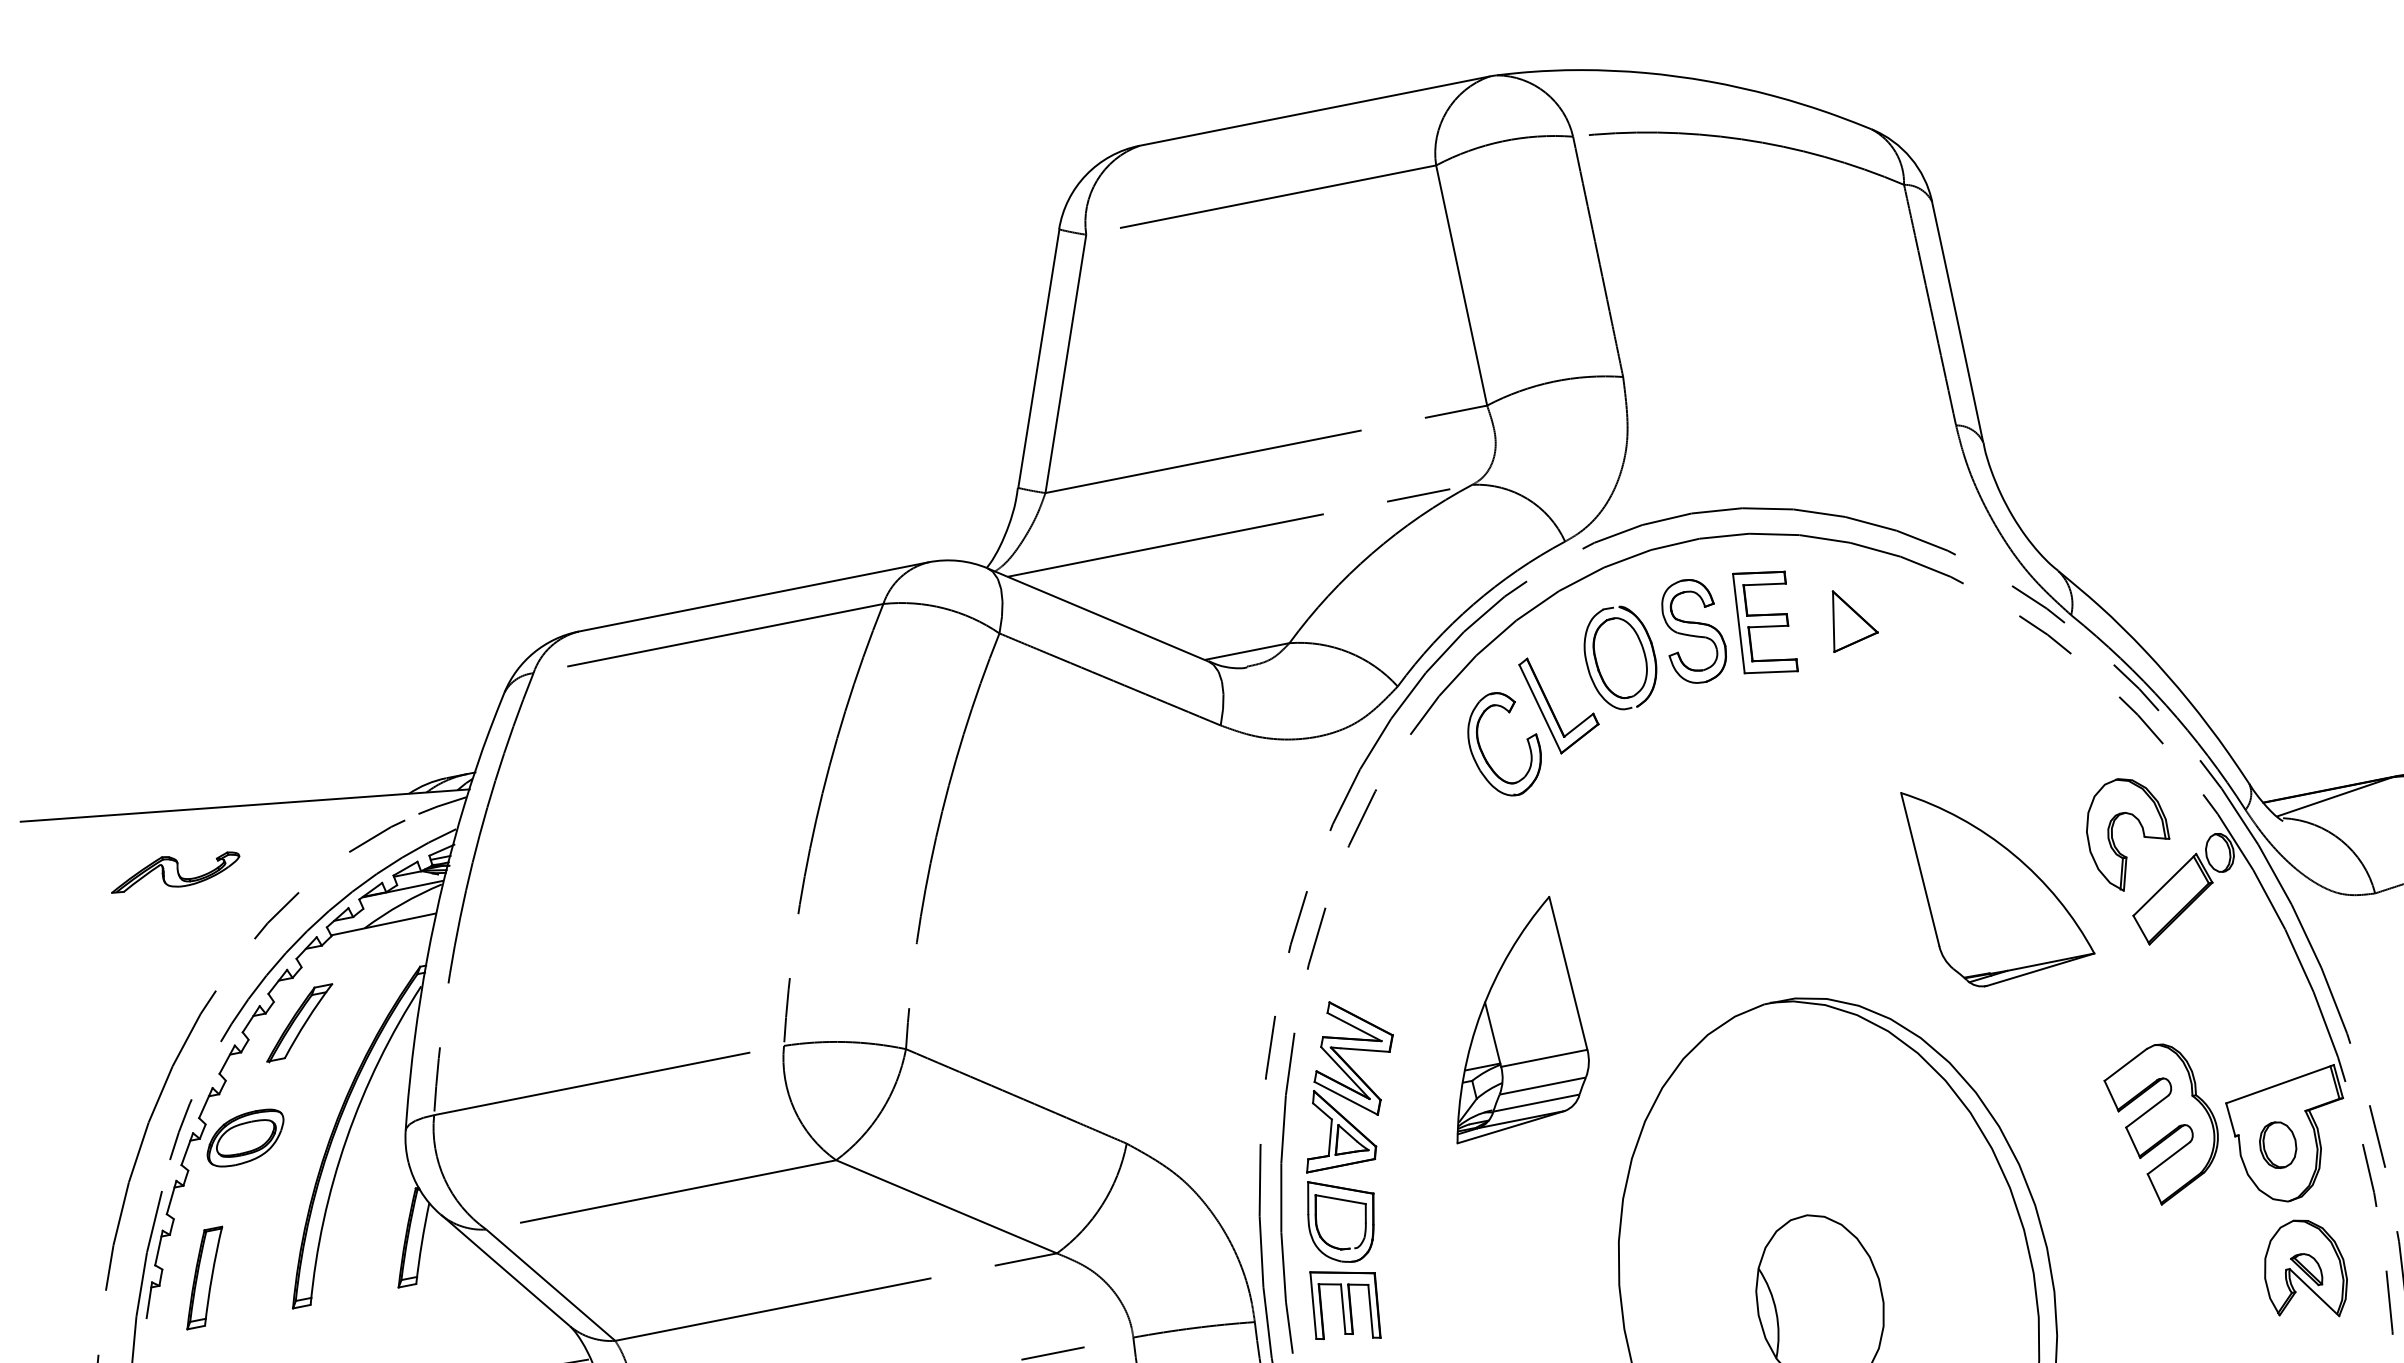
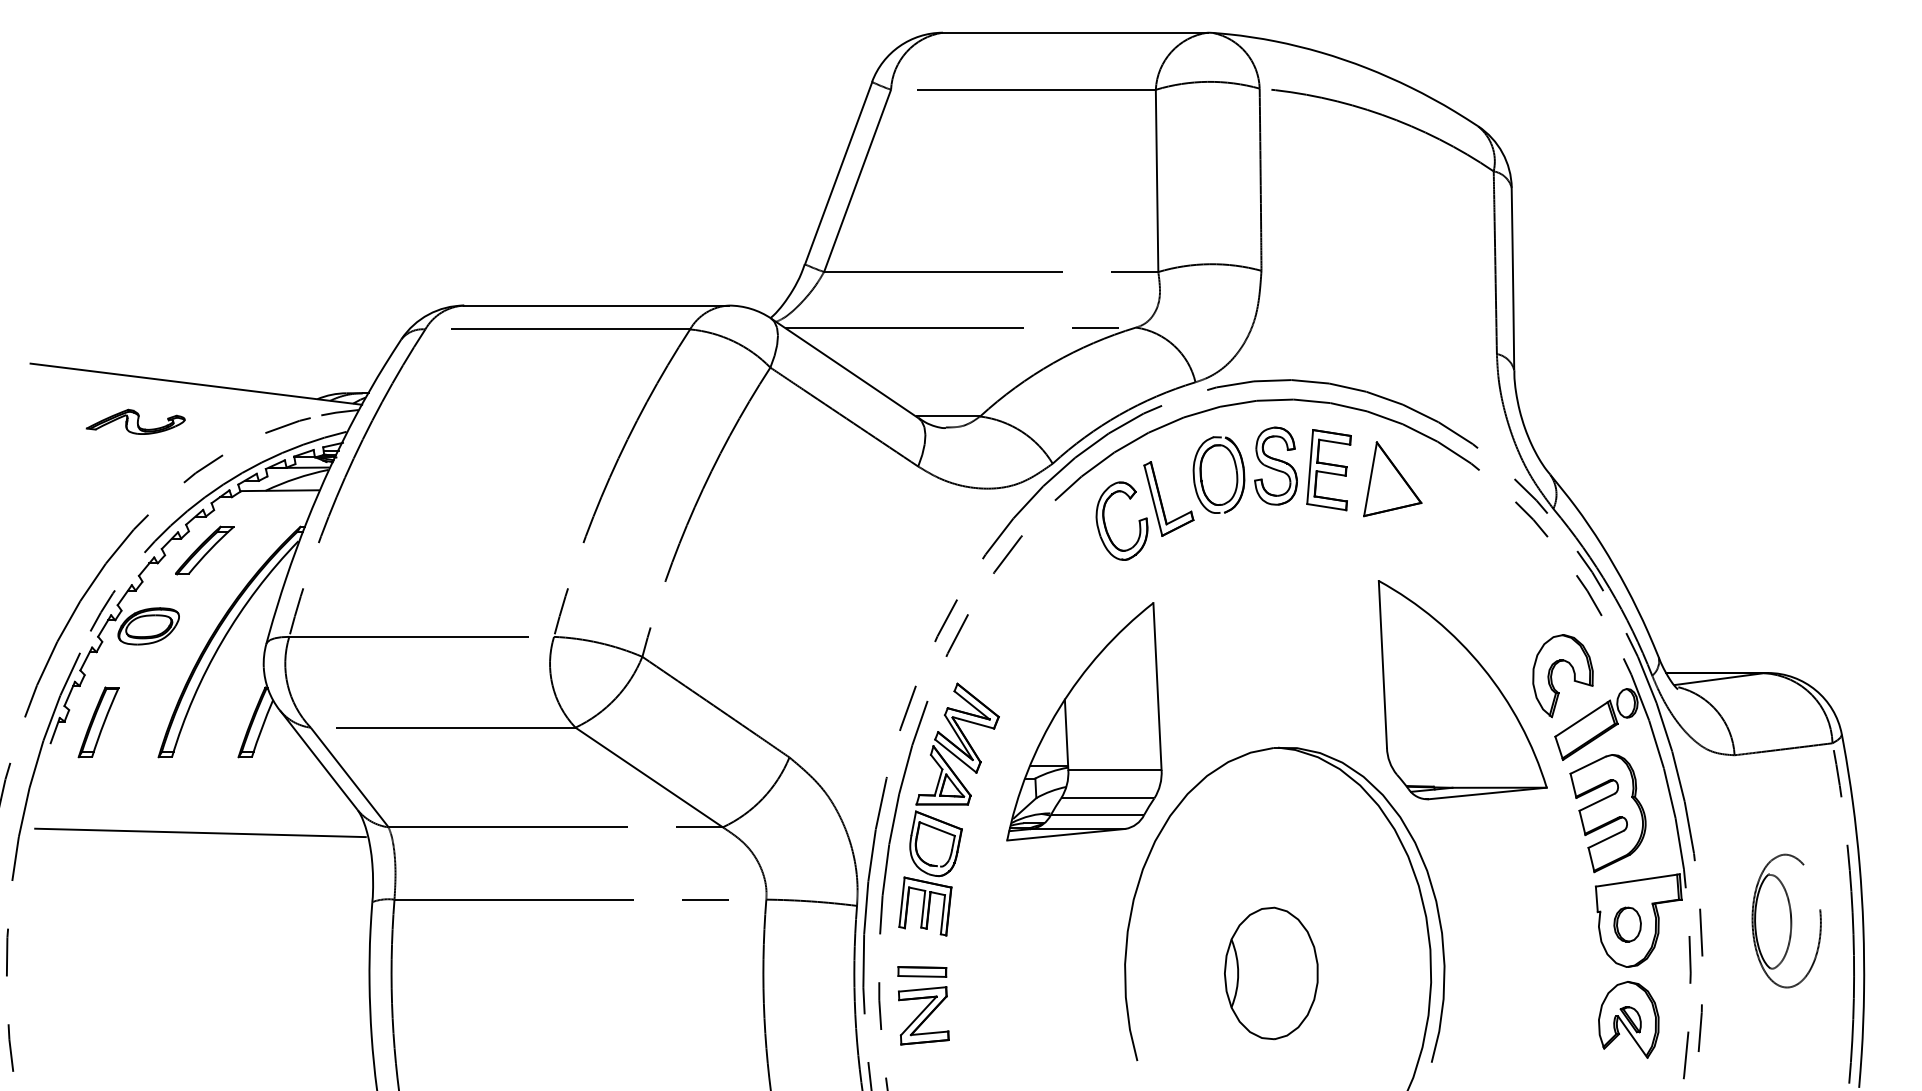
part: (1850, 618) -> (1392, 479), size x1.67
part: (1998, 879) -> (1462, 690), size x1.43
part: (1507, 1018) -> (1084, 721), size x1.43
part: (2163, 1123) -> (1607, 813), moved

